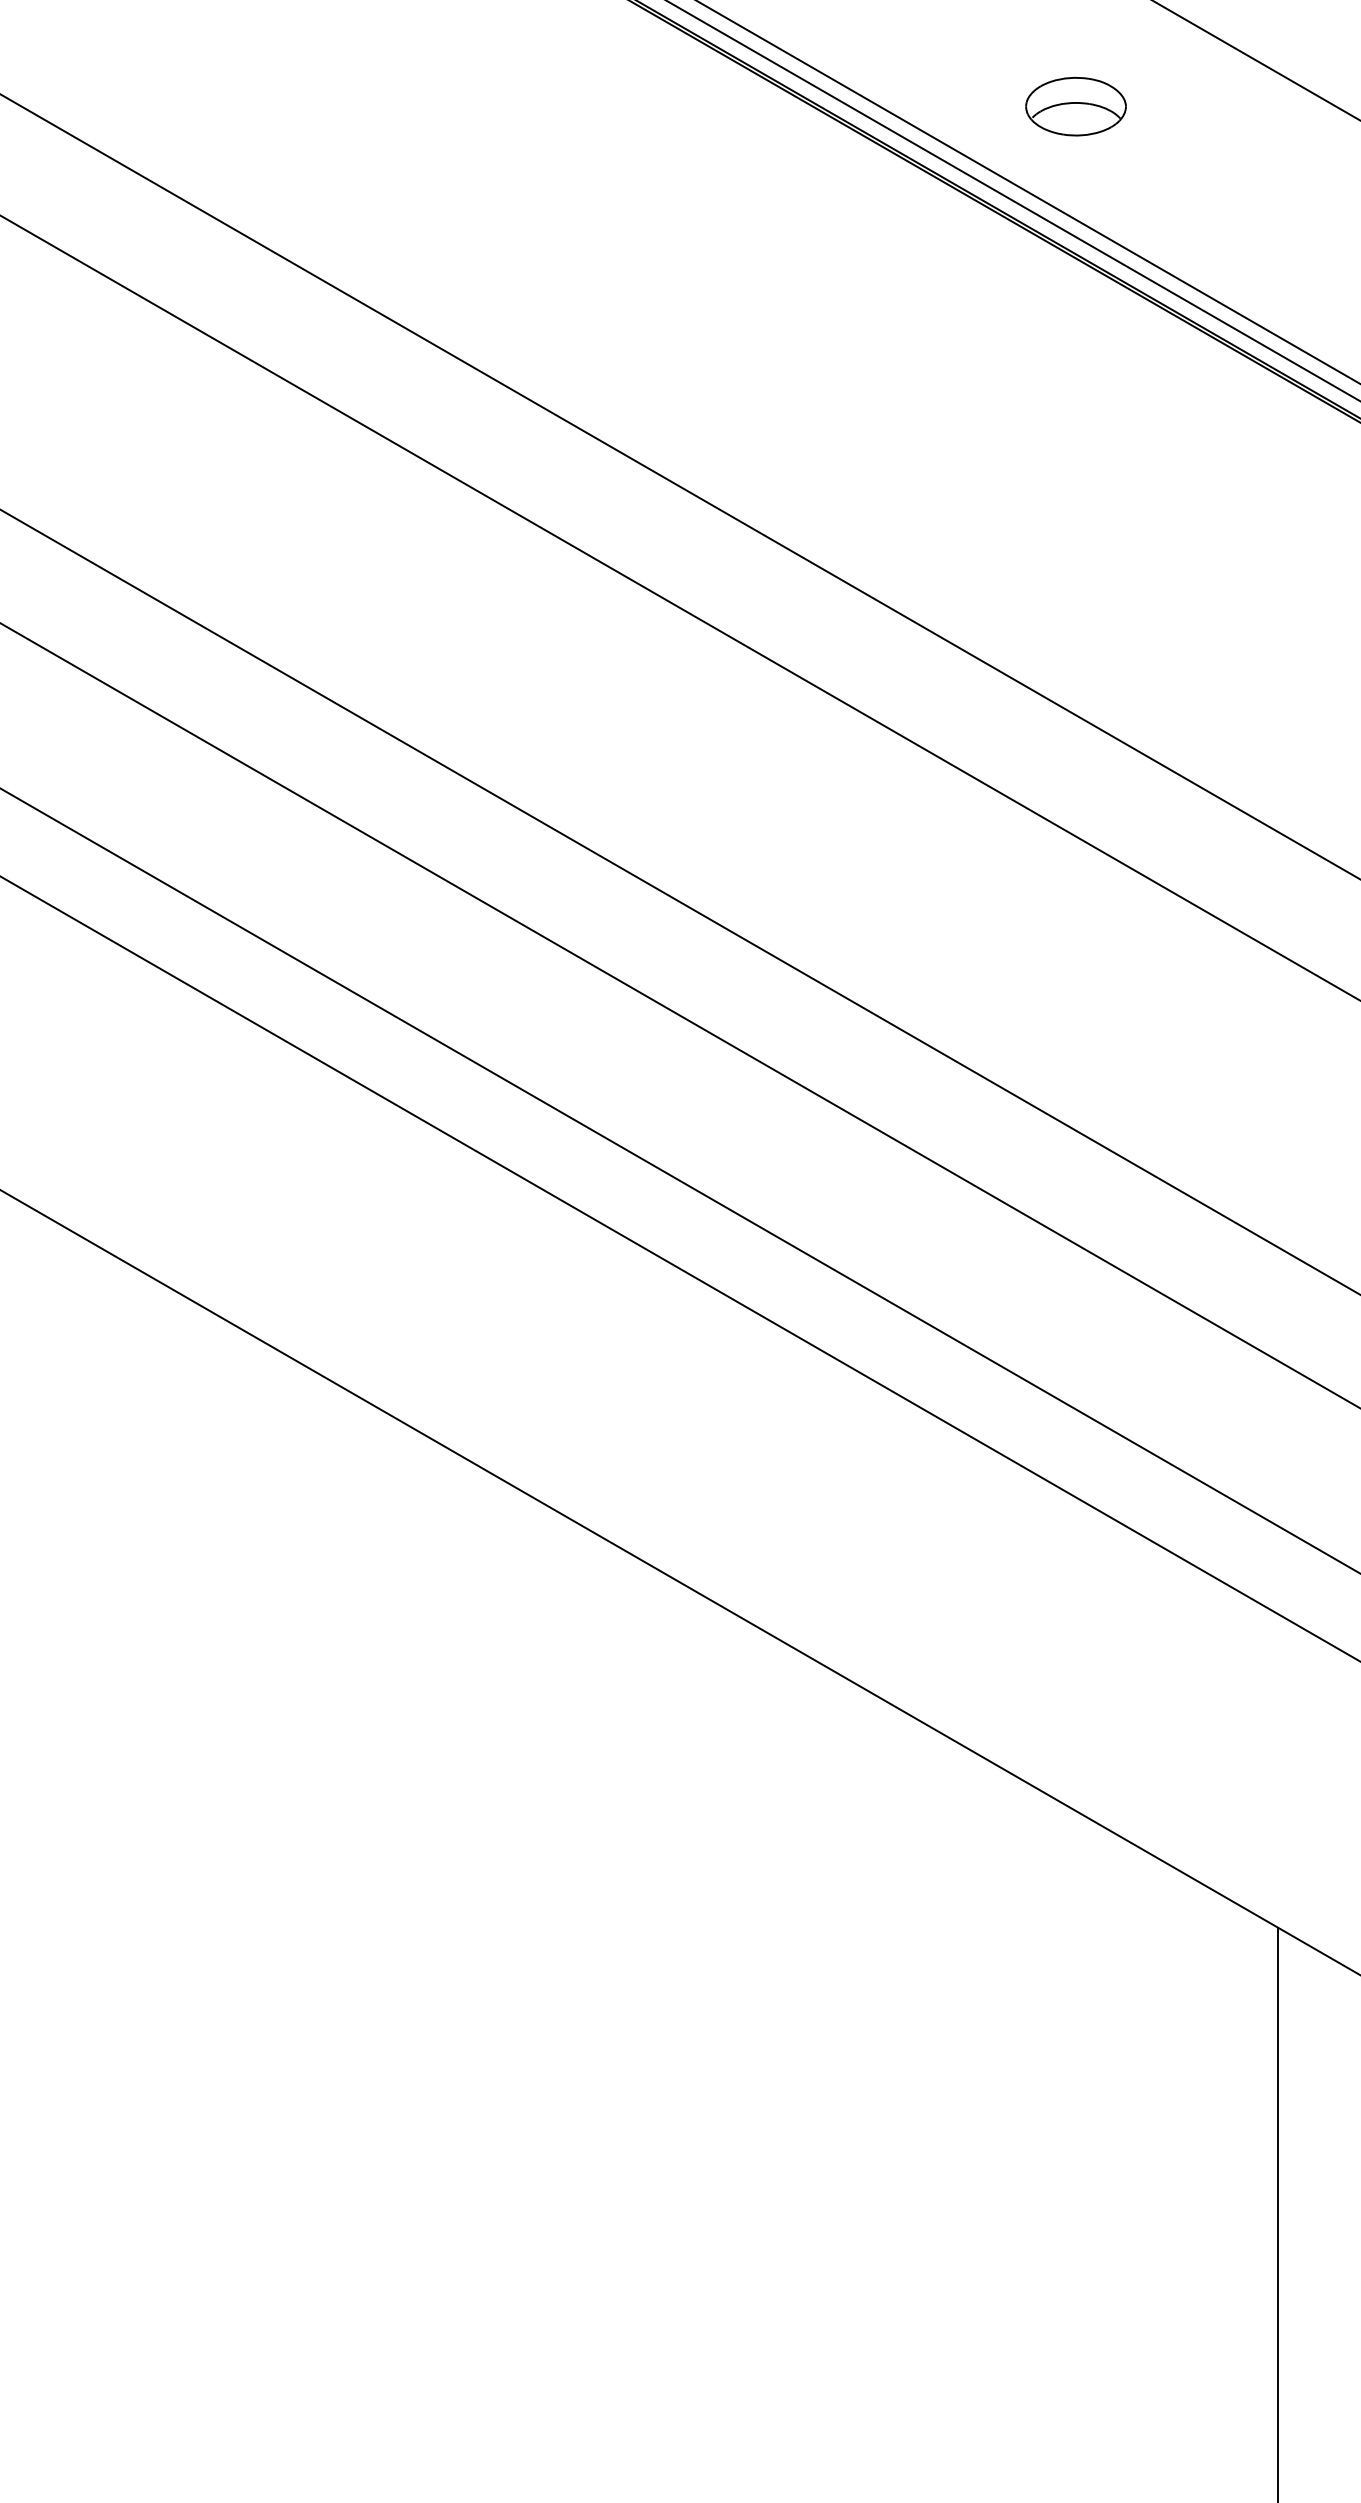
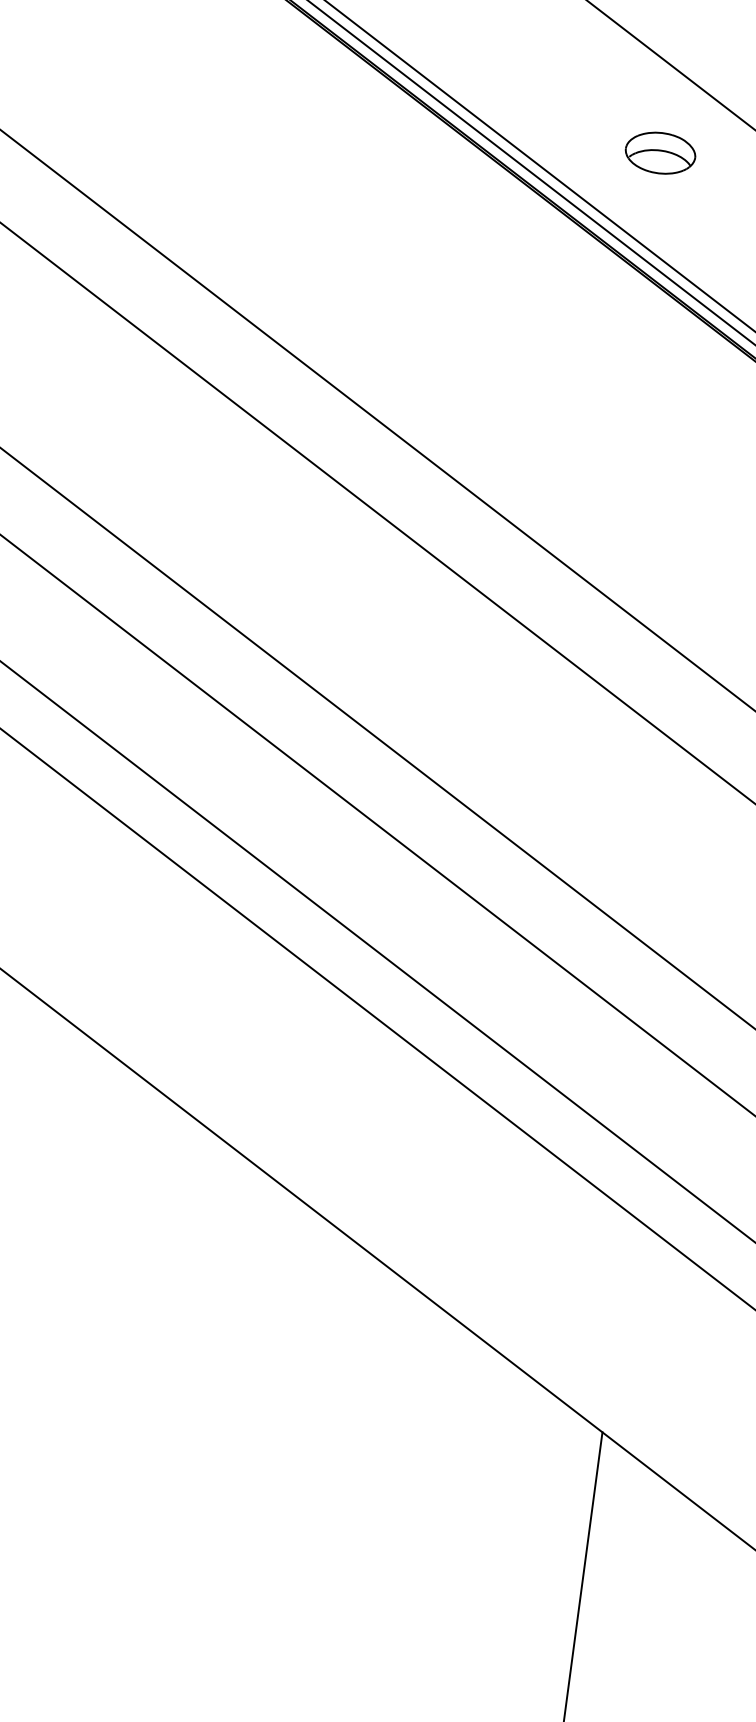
part: (1075, 106) -> (660, 153), moved

